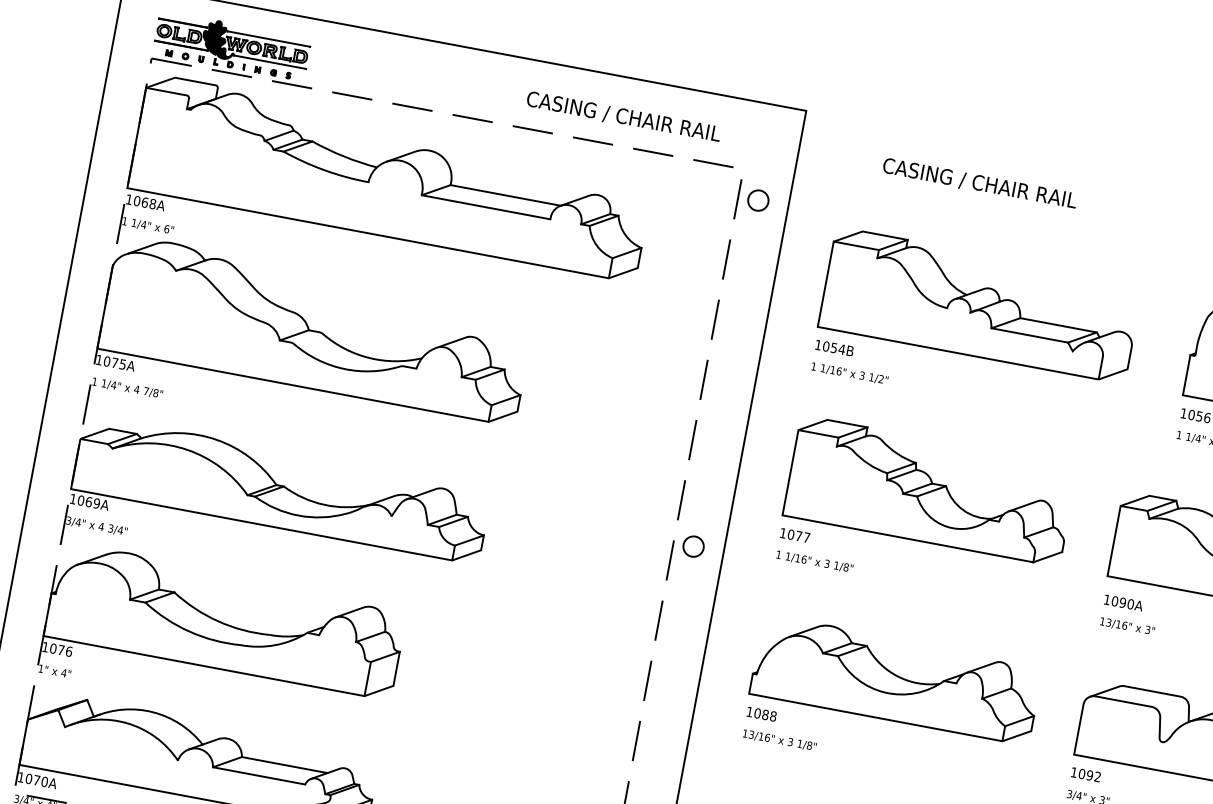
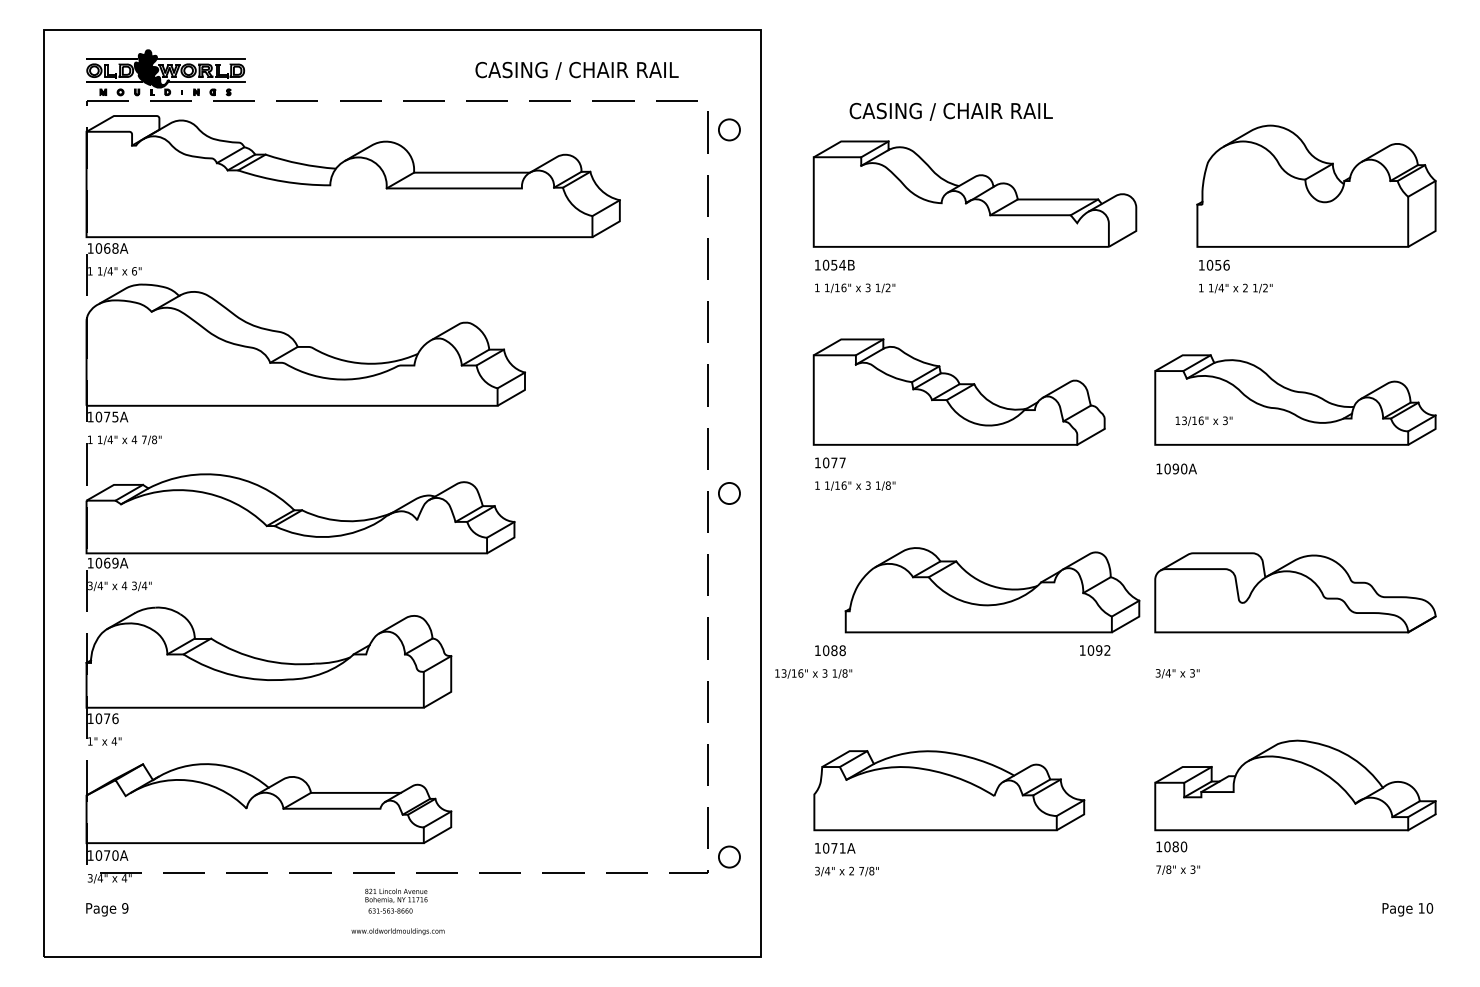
text: (979, 183) -> (950, 111), moved
text: (1127, 625) -> (1203, 420), moved
part: (896, 680) -> (992, 590), moved
text: (779, 740) -> (813, 673), moved
text: (1086, 774) -> (1095, 650), moved

